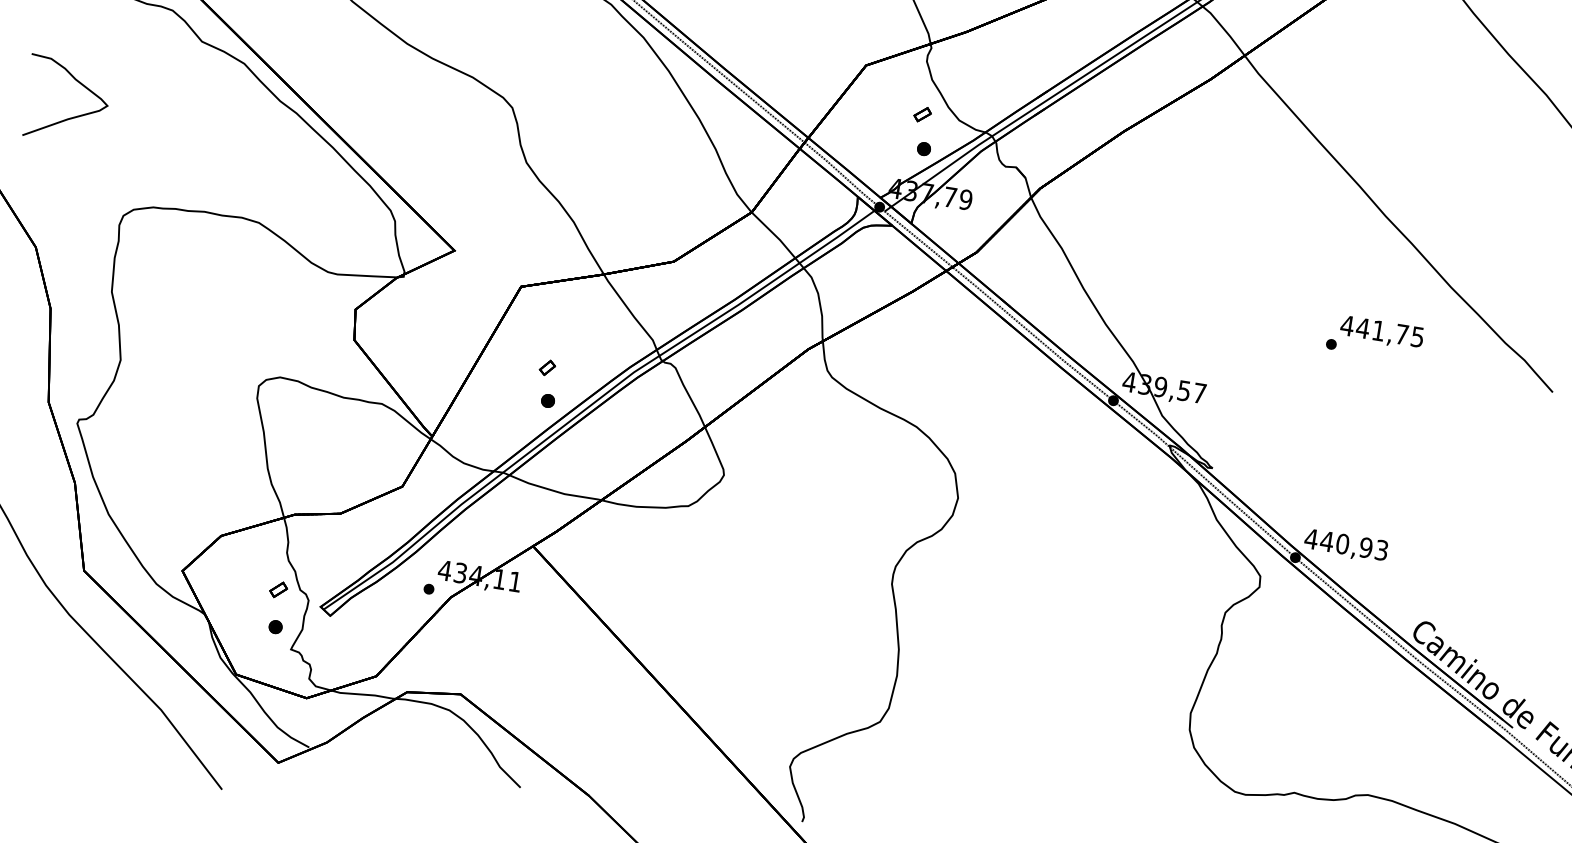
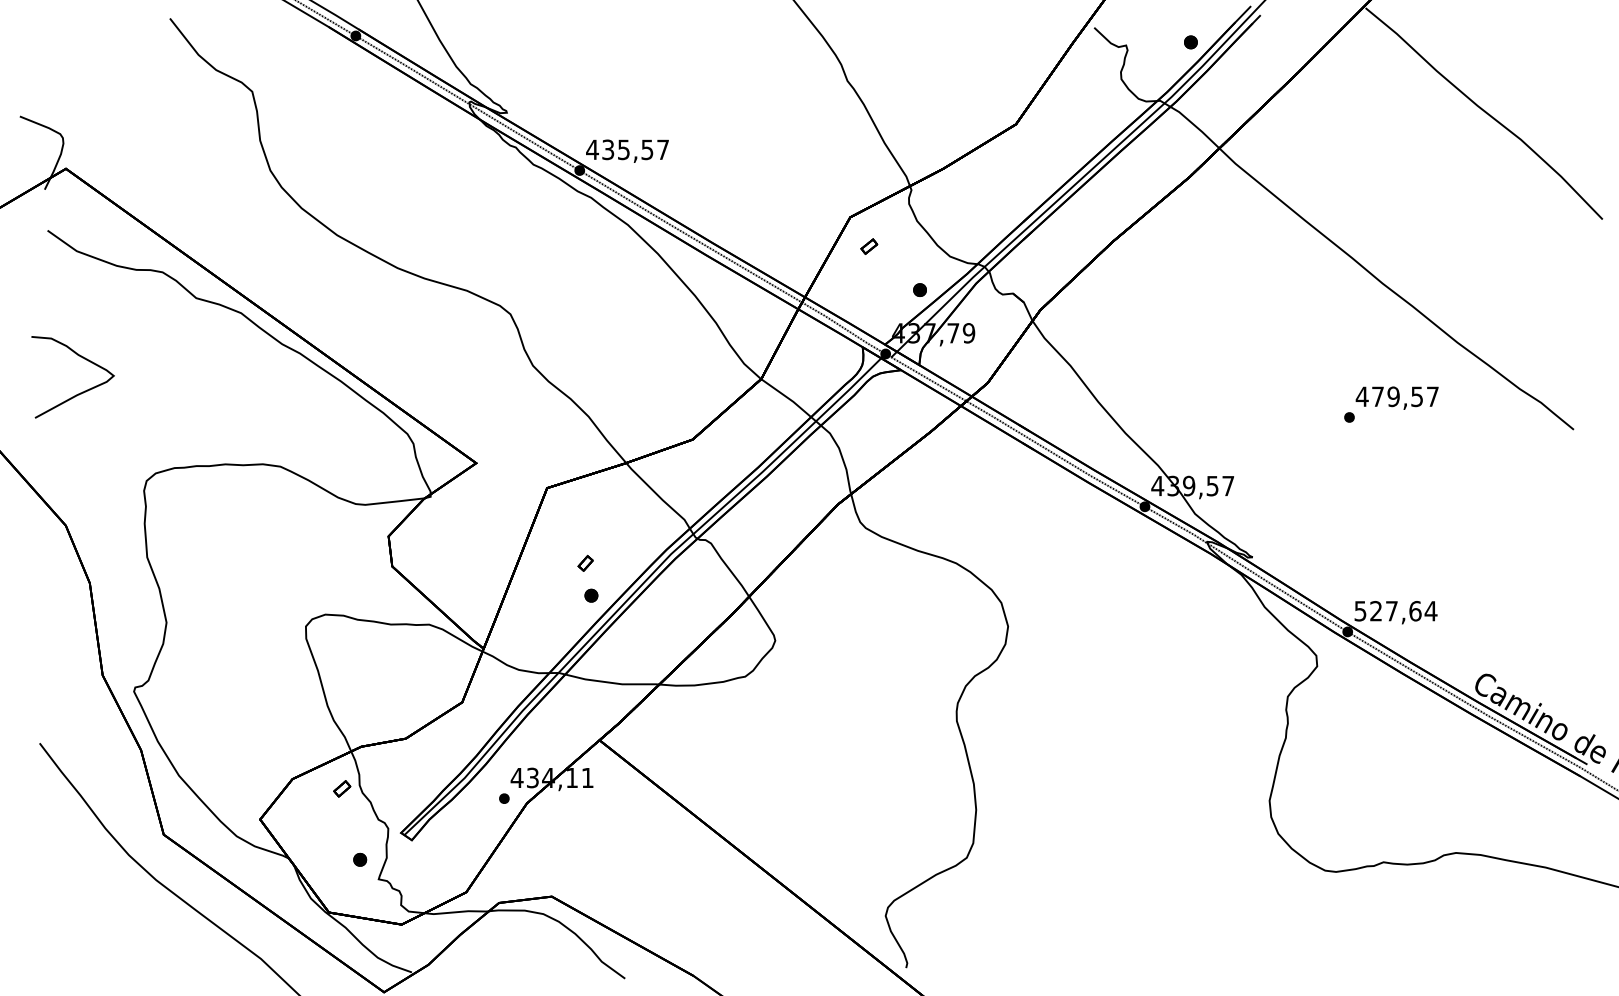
part: (922, 114) -> (869, 246), moved
text: (1389, 332) -> (1404, 396), 441,75 -> 479,57
text: (1346, 544) -> (1395, 611), 440,93 -> 527,64
part: (278, 589) -> (342, 788), moved

